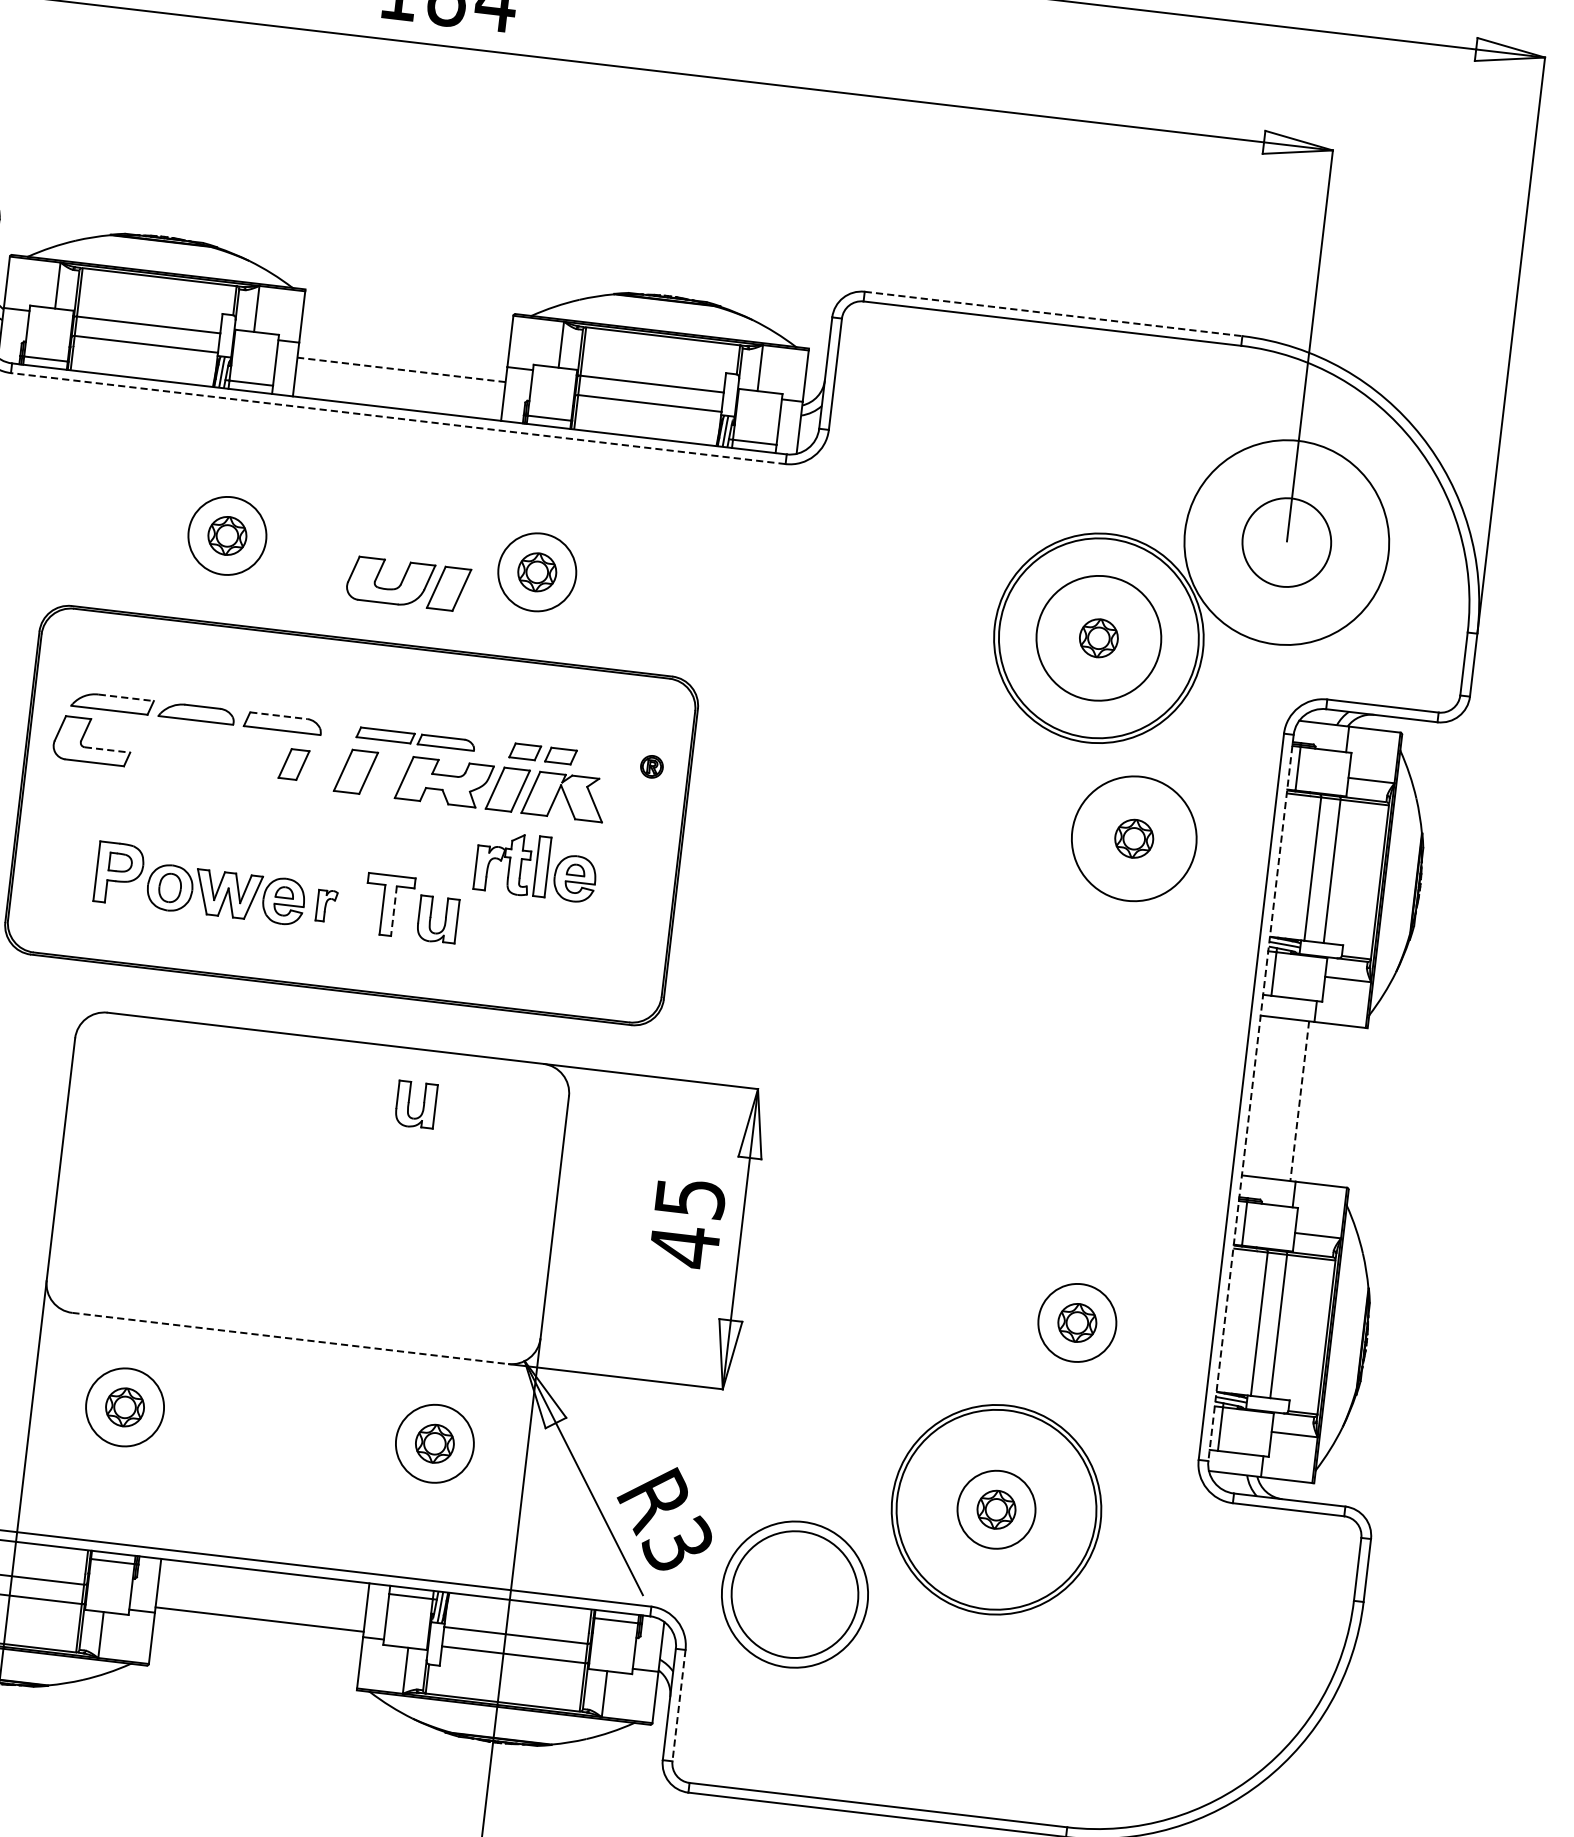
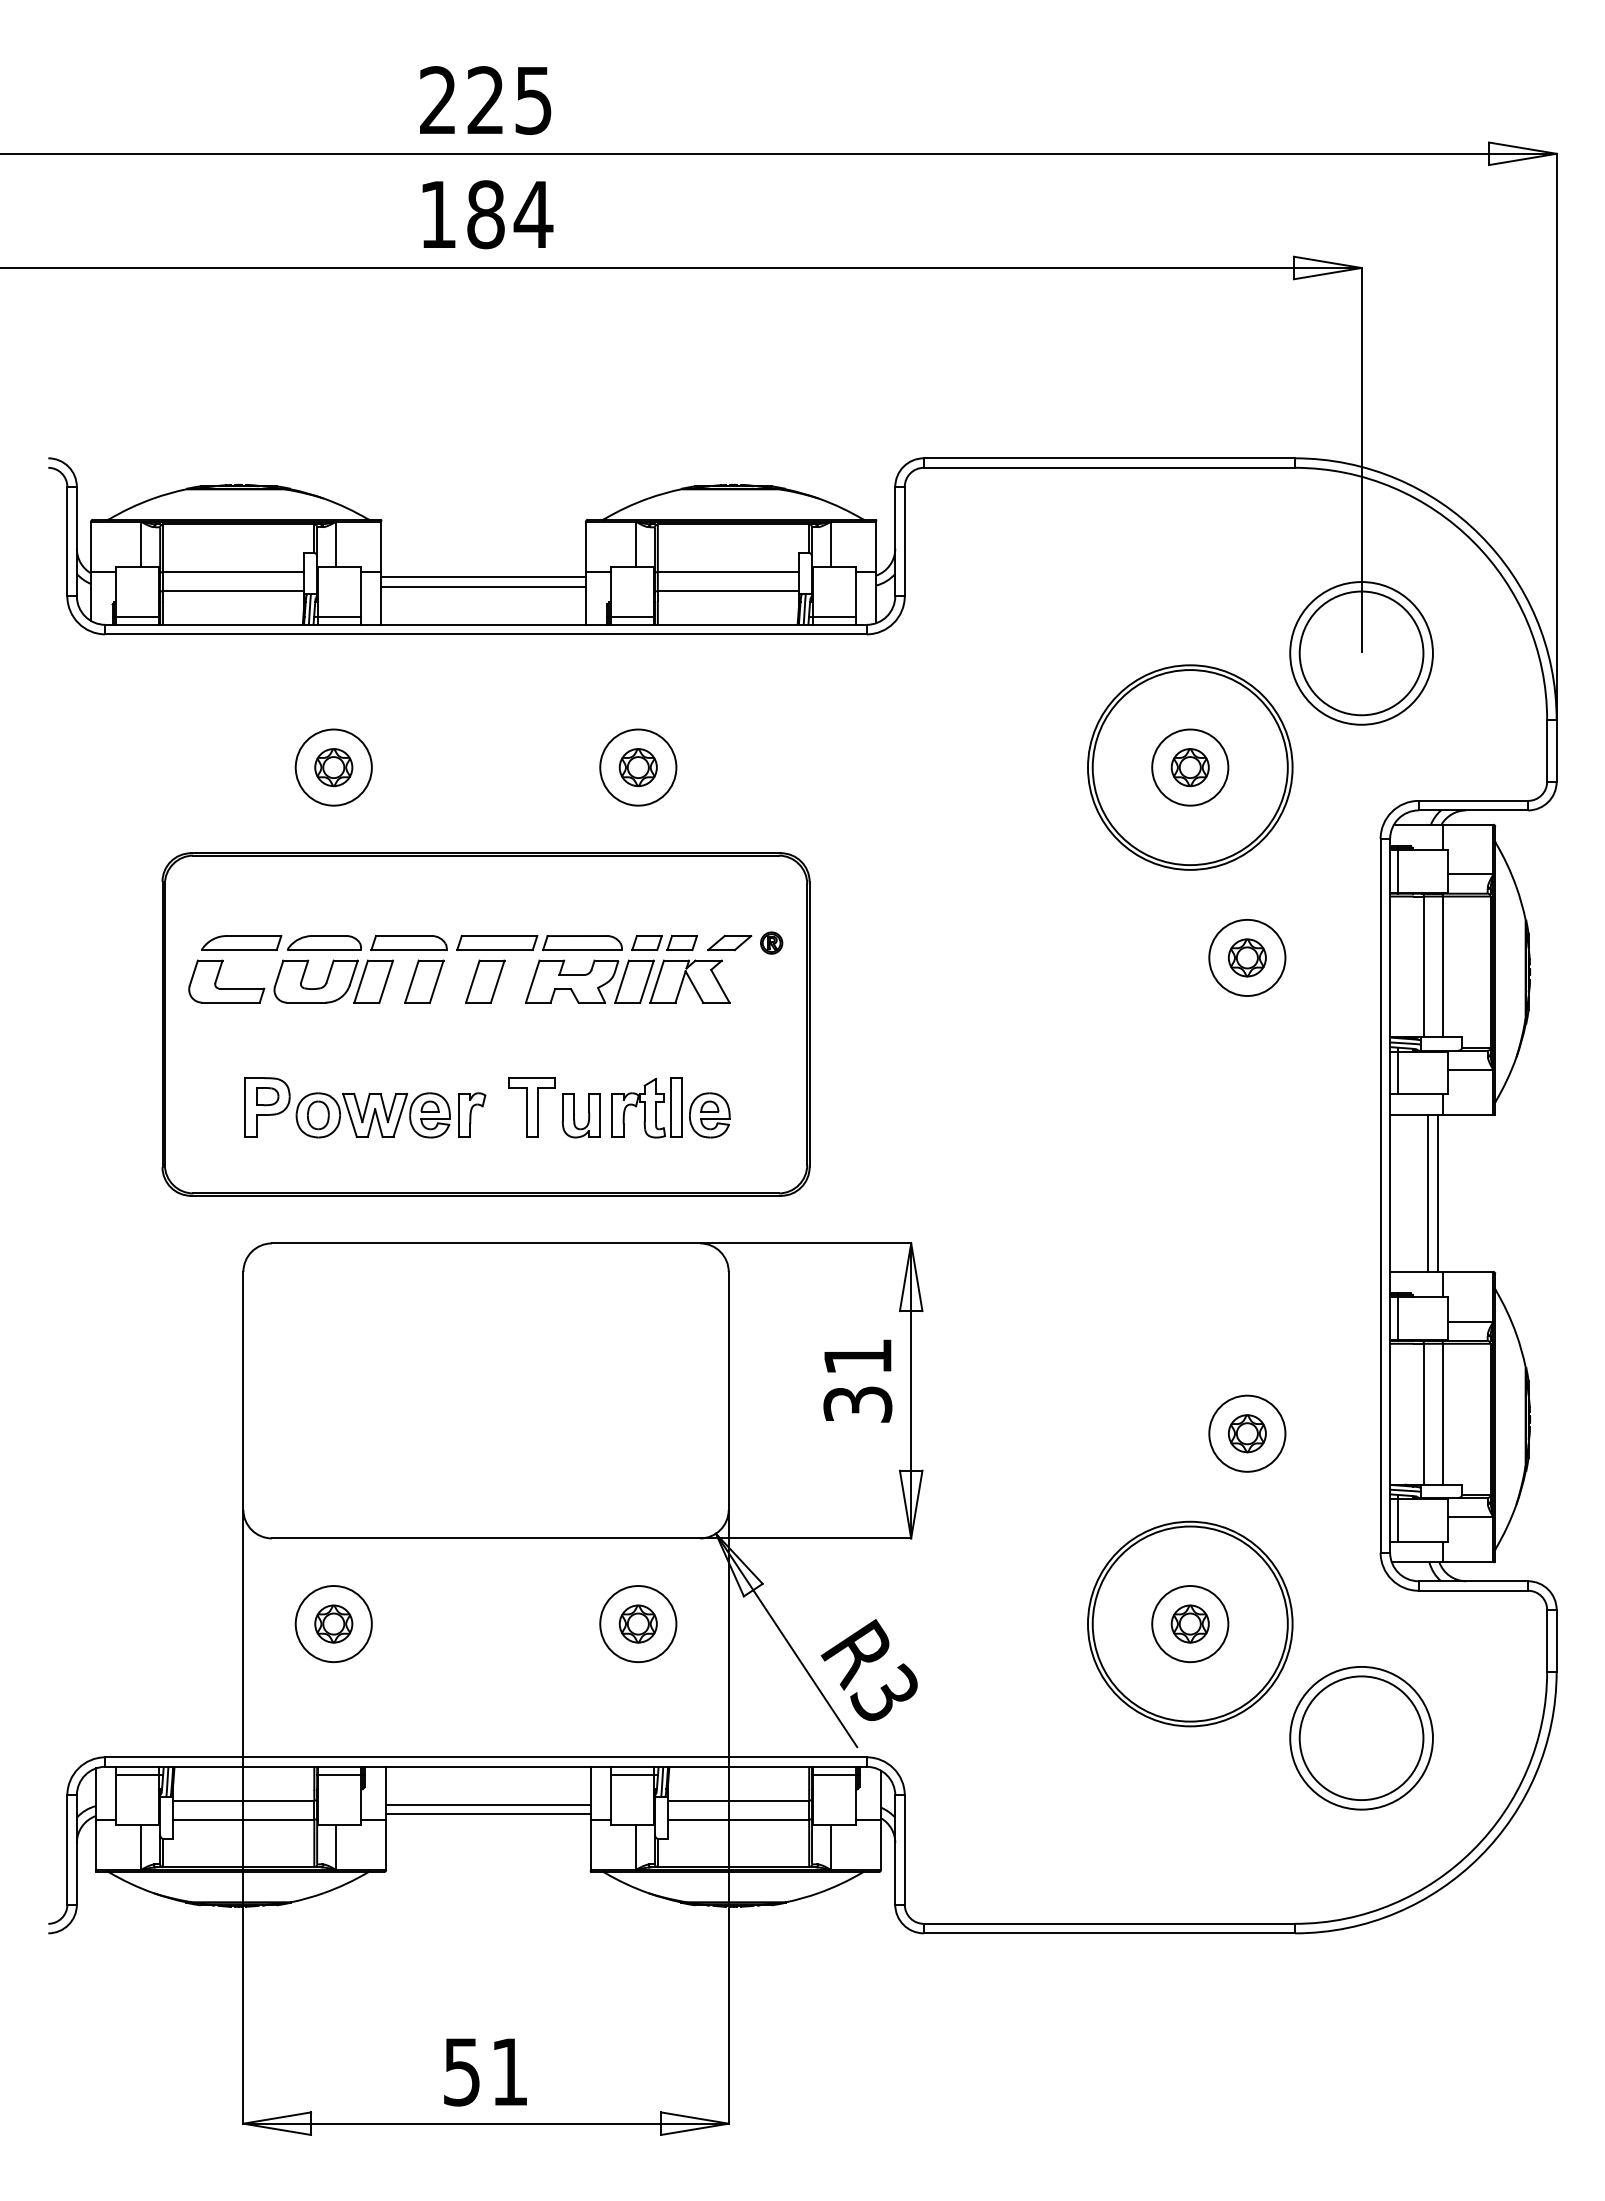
line: (1053, 314) -> (1109, 458), dashed -> solid
line: (402, 360) -> (483, 577), added
line: (401, 369) -> (483, 586), dashed -> solid
line: (398, 418) -> (486, 634), dashed -> solid
circle: (1286, 542) -> (1361, 653), size x0.71
circle: (1286, 542) -> (1361, 653), size x1.43
part: (408, 583) -> (333, 981), moved
circle: (1099, 638) -> (1190, 767), size x0.62
line: (126, 698) -> (254, 936), dashed -> solid
line: (279, 716) -> (404, 936), dashed -> solid
part: (415, 738) -> (539, 942), size x1.43
line: (108, 749) -> (242, 988), dashed -> solid
part: (609, 762) -> (729, 943), added
part: (294, 764) -> (424, 981), size x1.43
circle: (1134, 838) -> (1247, 957), size x0.62
part: (535, 866) -> (670, 1107), moved
part: (327, 905) -> (472, 1114), size x1.43
line: (393, 911) -> (537, 1112), dashed -> solid
line: (1251, 1097) -> (1390, 1195), dashed -> solid
line: (1290, 1099) -> (1428, 1192), added
line: (1299, 1101) -> (1437, 1193), dashed -> solid
part: (415, 1104) -> (580, 1297), removed
text: (686, 1223) -> (857, 1381), 45 -> 31
line: (290, 1338) -> (486, 1538), dashed -> solid
part: (794, 1594) -> (1361, 1738), moved
line: (260, 1609) -> (488, 1804), added
line: (678, 1706) -> (904, 1850), dashed -> solid

